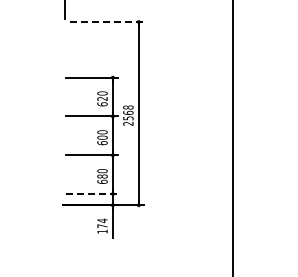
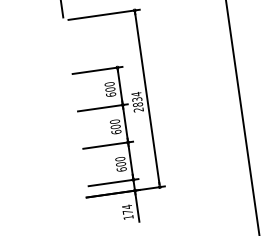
line: (106, 22) -> (103, 15), dashed -> solid
text: (102, 98) -> (110, 89), 620 -> 600
text: (128, 112) -> (137, 99), 2568 -> 2834
text: (102, 176) -> (121, 164), 680 -> 600
line: (92, 194) -> (113, 183), dashed -> solid

